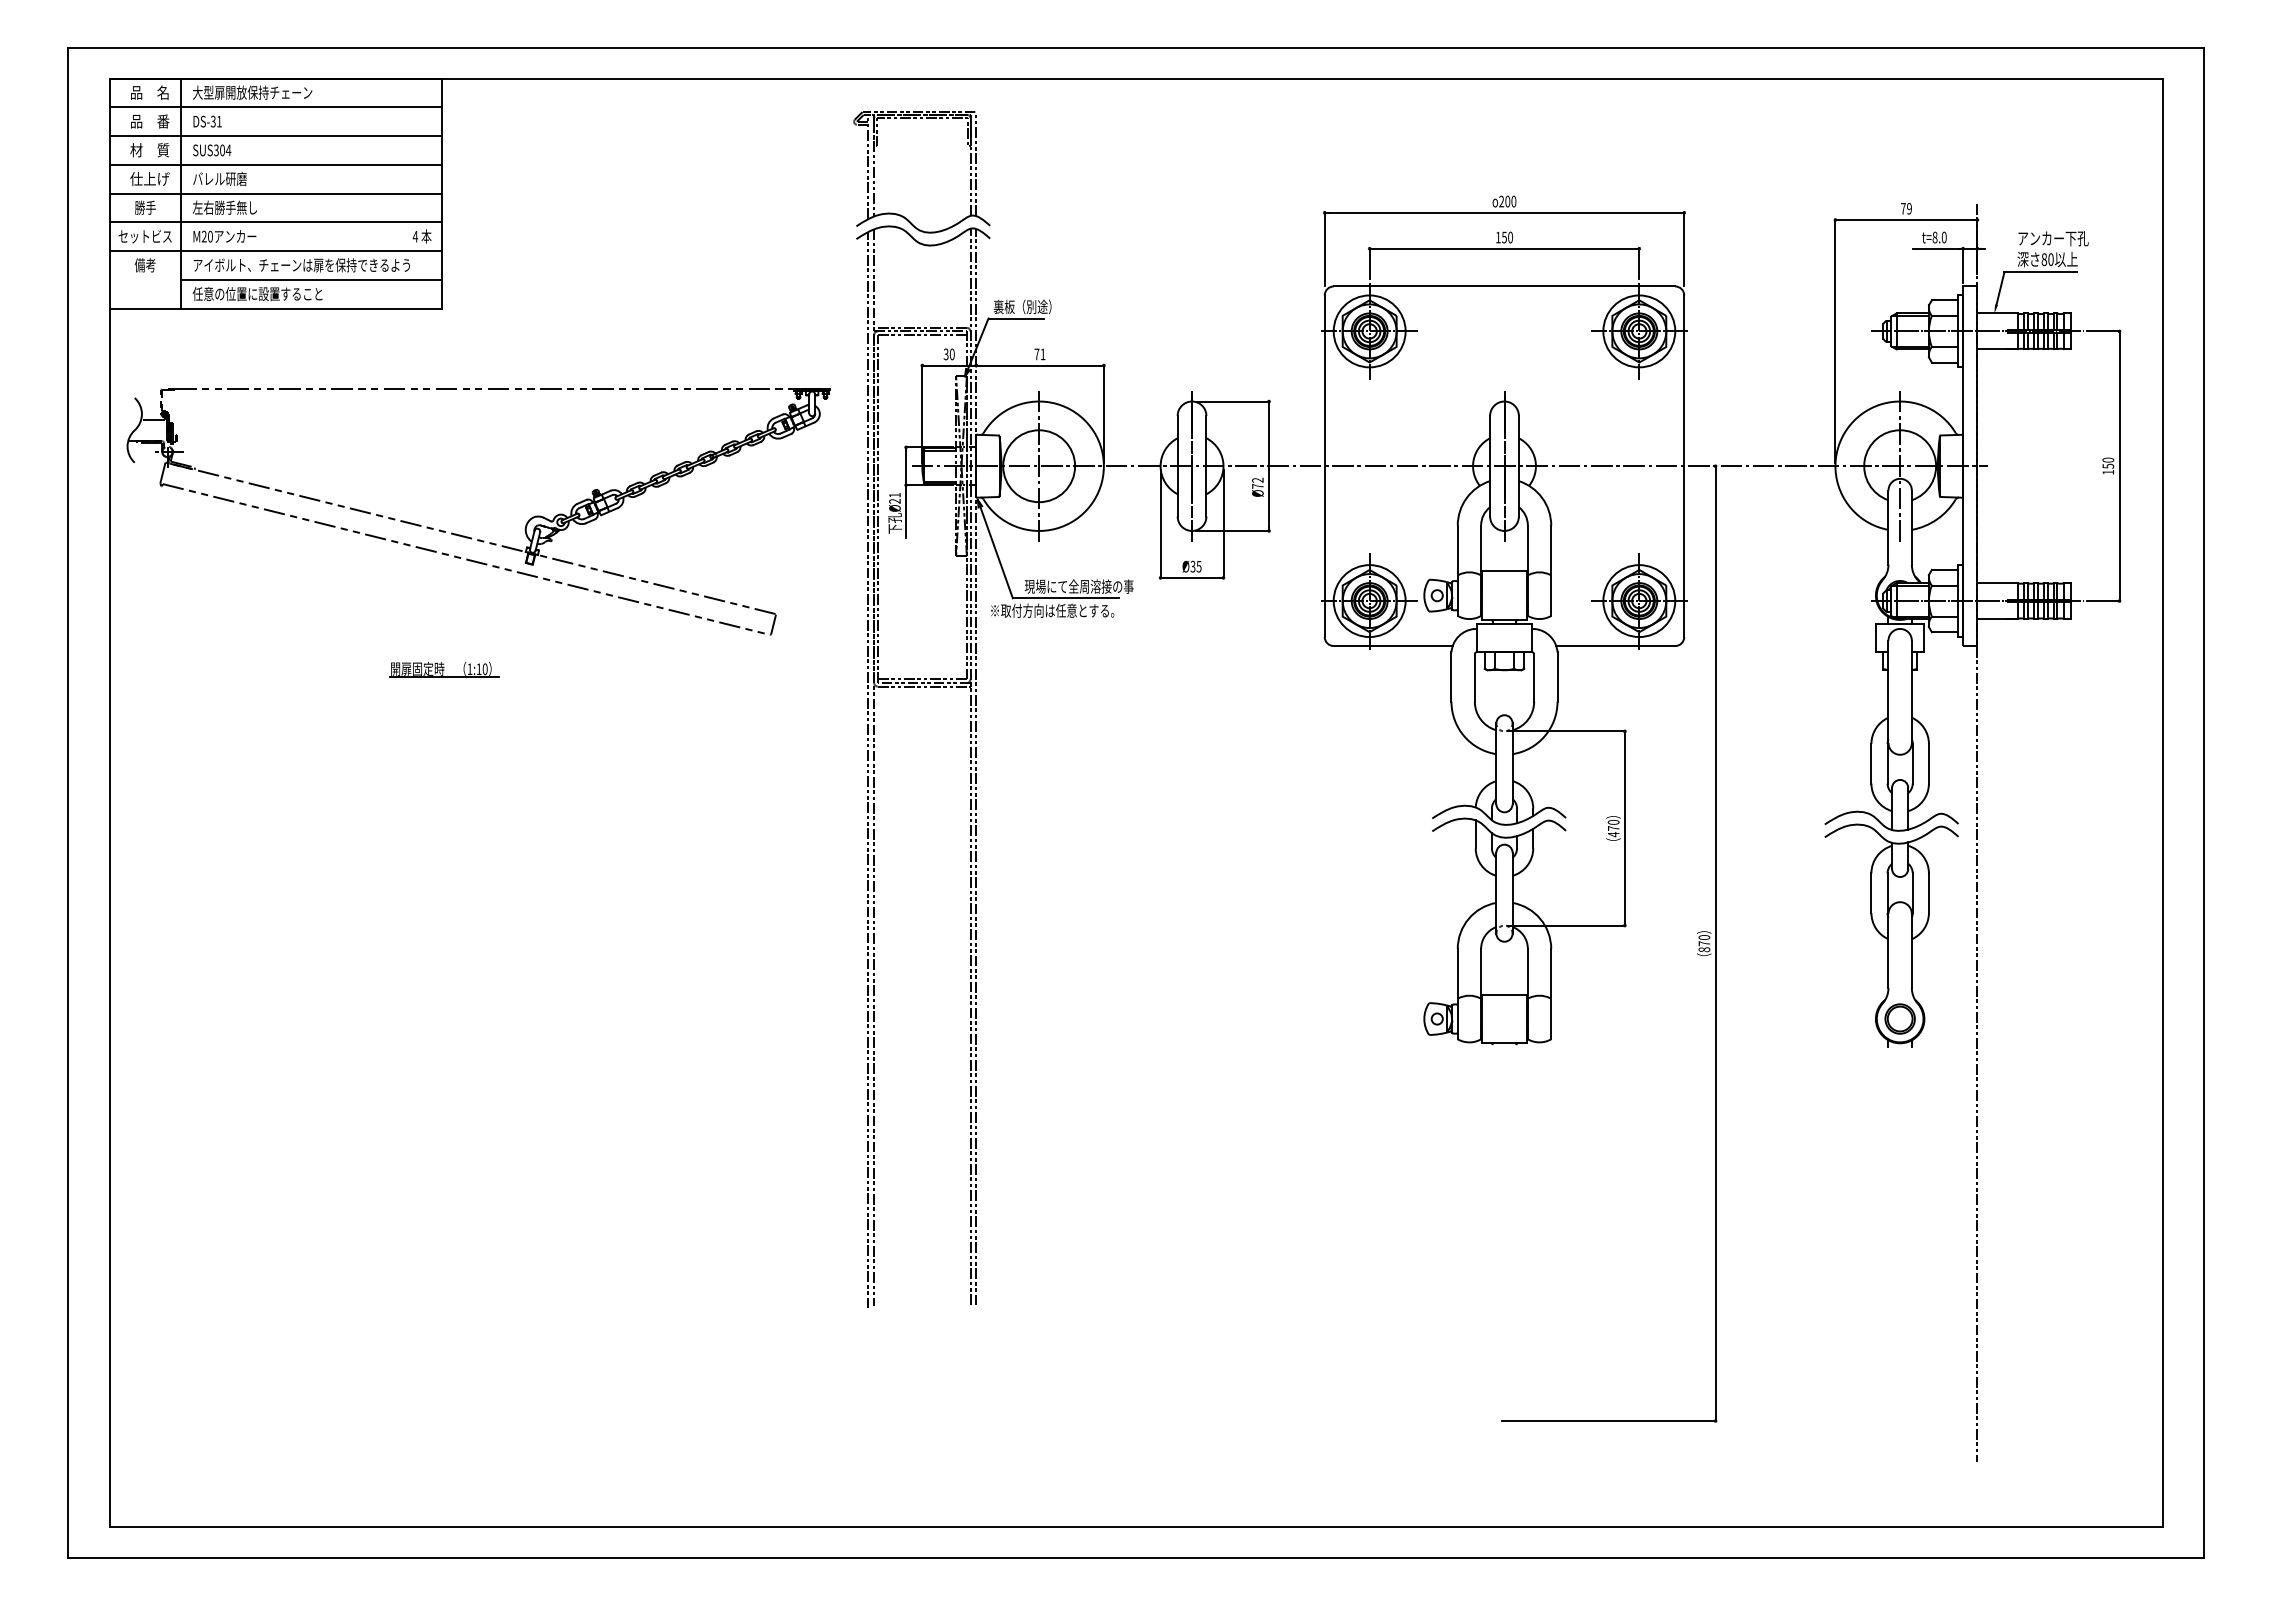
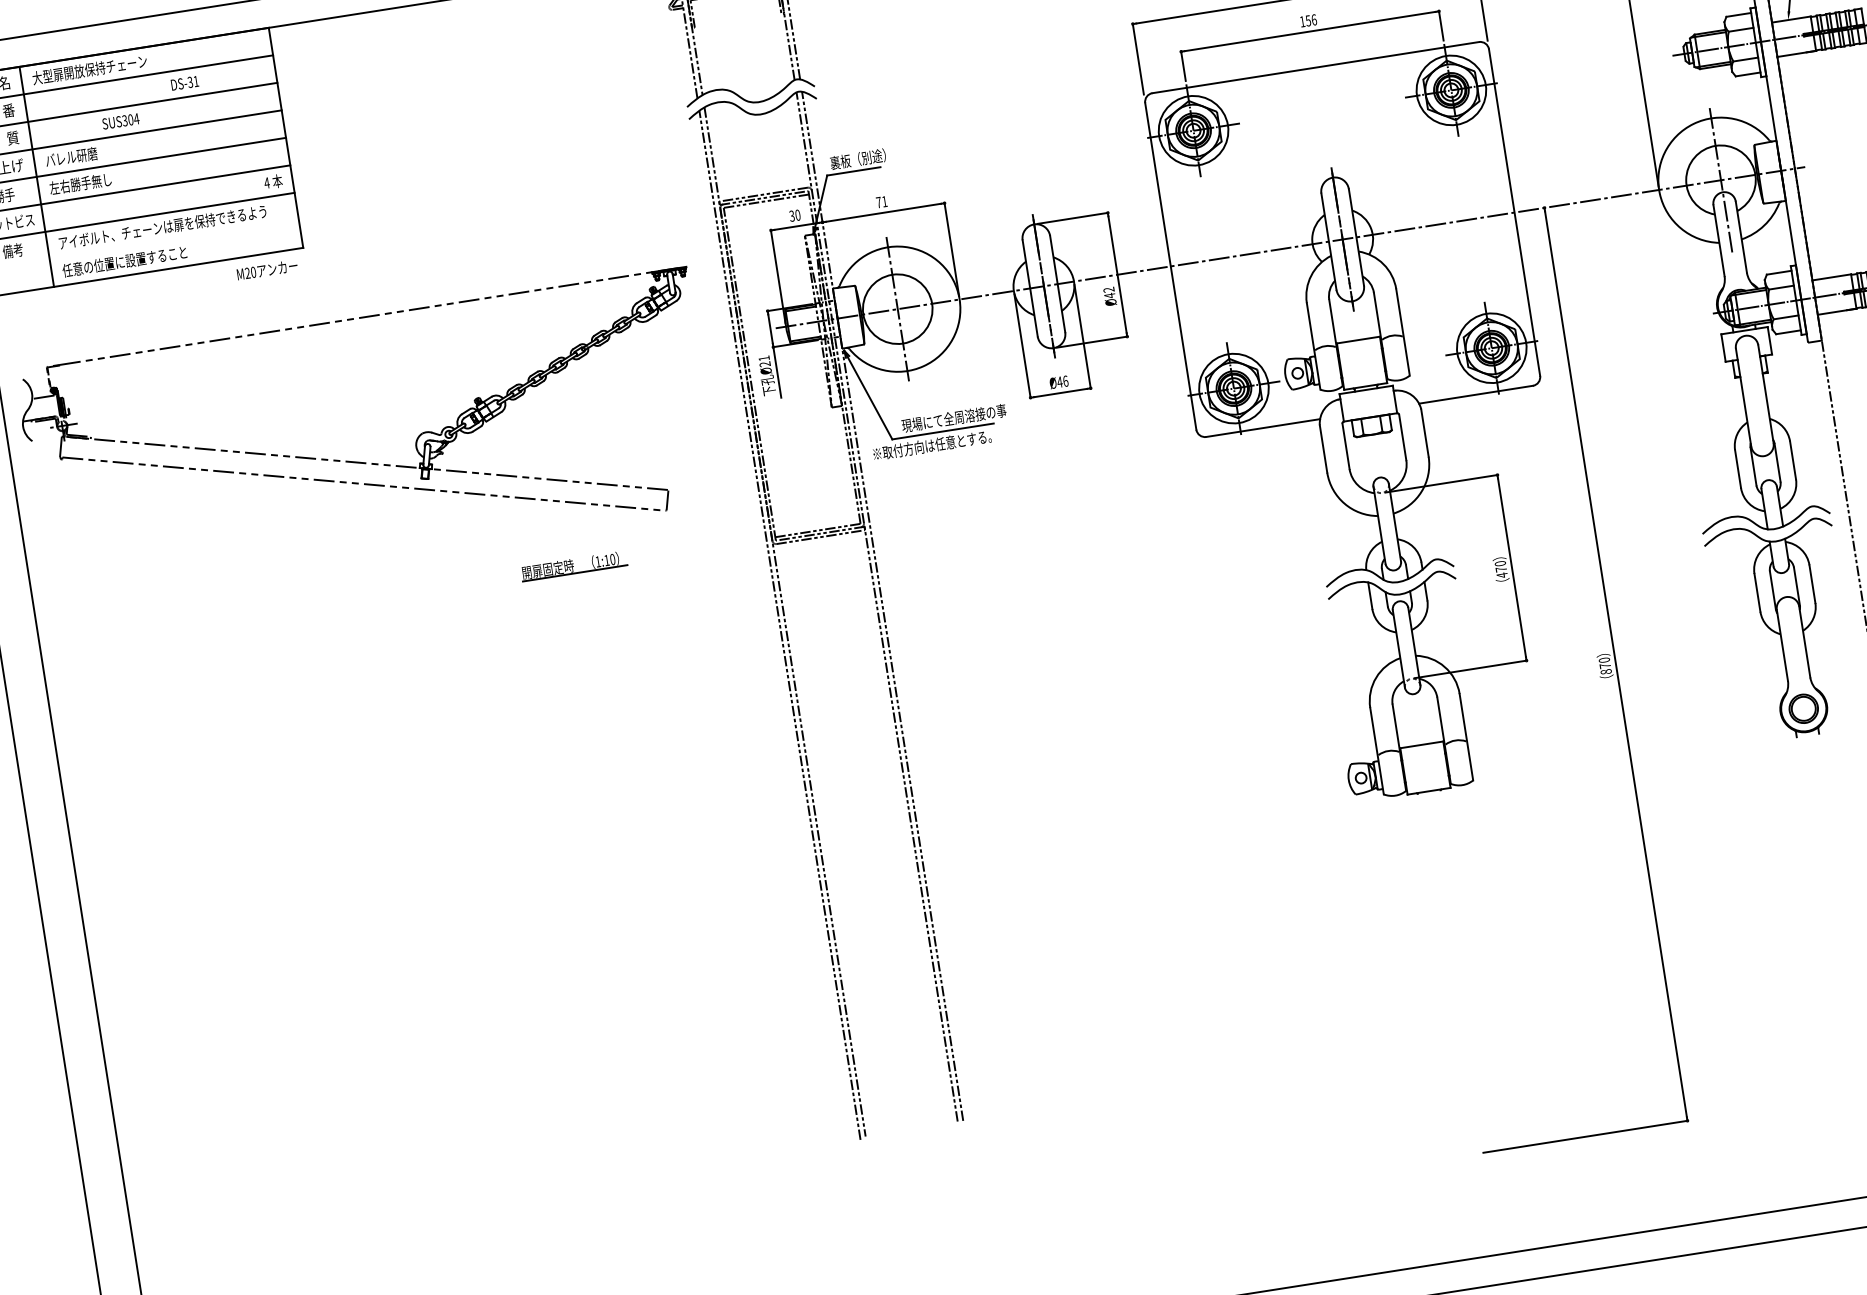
text: (207, 121) -> (184, 83), moved
text: (212, 150) -> (121, 121), moved
text: (224, 236) -> (266, 270), moved
text: (1510, 237) -> (1314, 19), 150 -> 156
line: (311, 279) -> (174, 239), removed
text: (1257, 486) -> (1109, 295), Ø72 -> Ø42
text: (1195, 566) -> (1062, 381), Ø35 -> Ø46
part: (444, 669) -> (573, 565), moved

